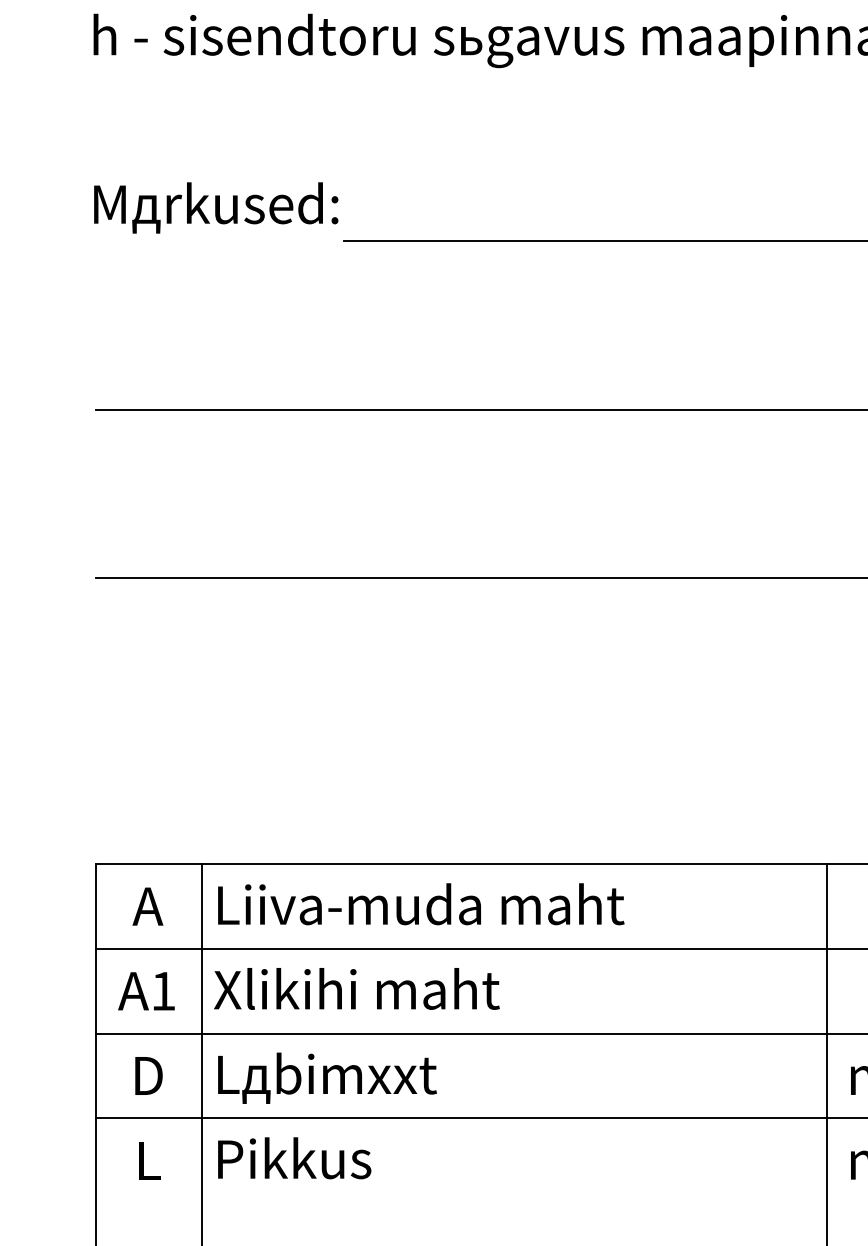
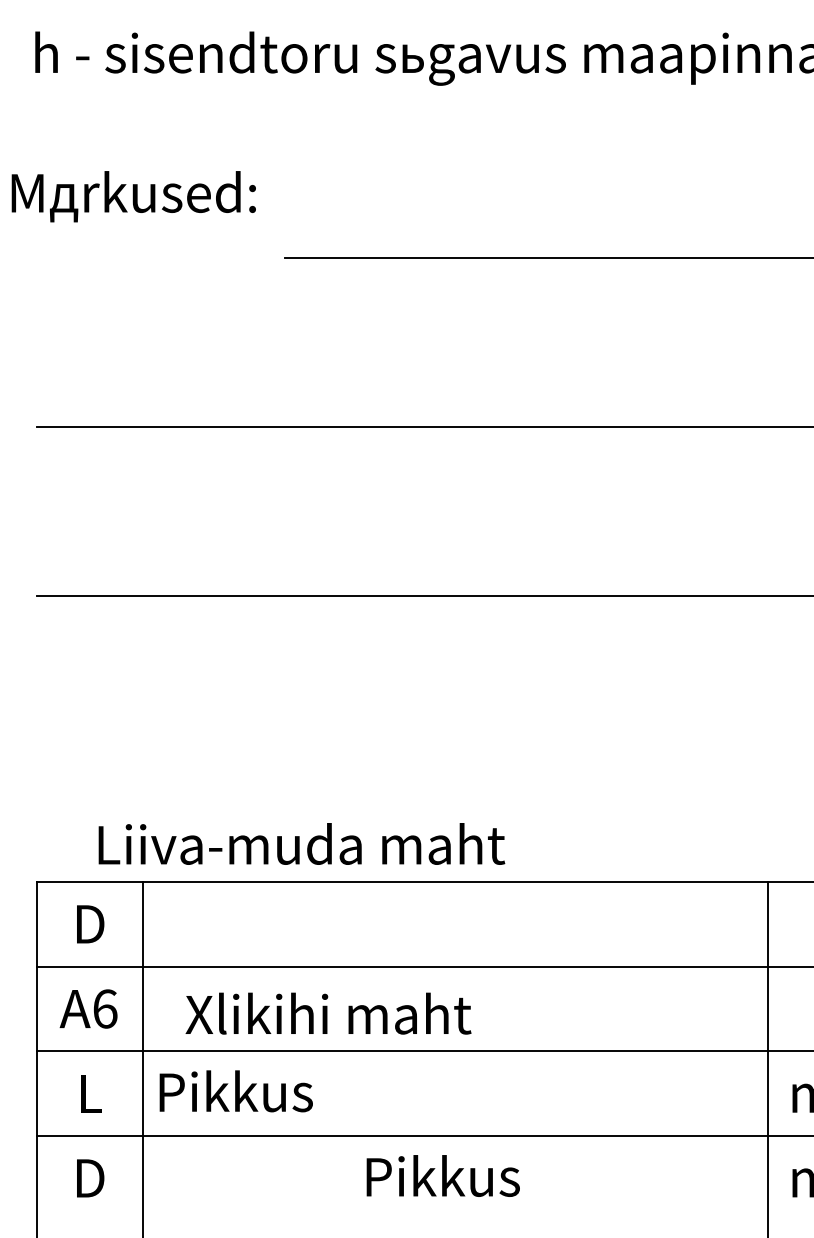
text: (216, 207) -> (134, 196), moved
text: (421, 904) -> (302, 844), moved
text: (147, 906) -> (89, 924), A -> D
text: (356, 988) -> (328, 1013), moved
text: (163, 990) -> (105, 1008), A1 -> A6
text: (148, 1075) -> (90, 1093), D -> L
text: (329, 1077) -> (271, 1095), Lдbimххt -> Pikkus
text: (294, 1158) -> (443, 1176), moved
text: (148, 1160) -> (90, 1178), L -> D

